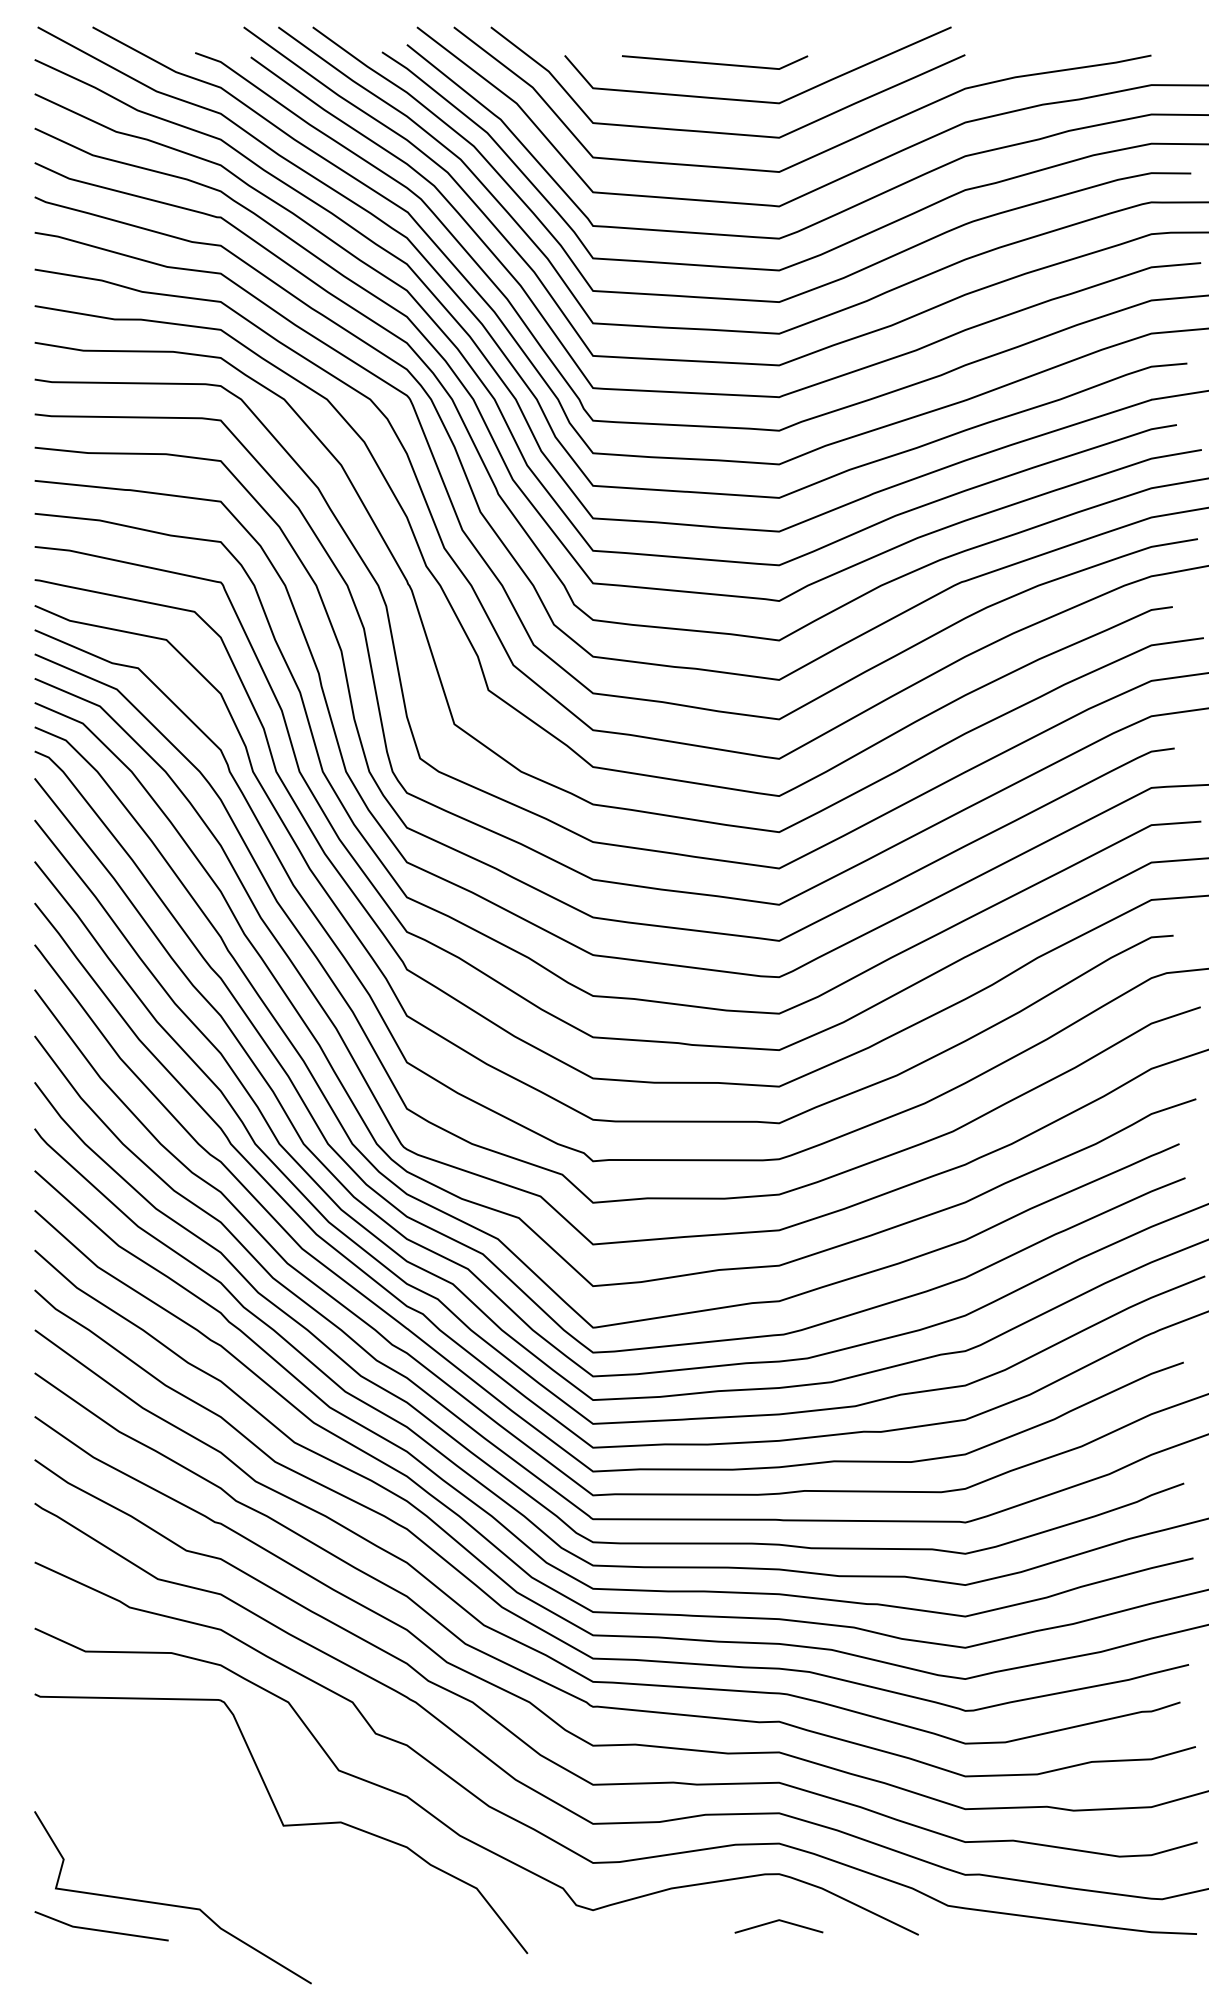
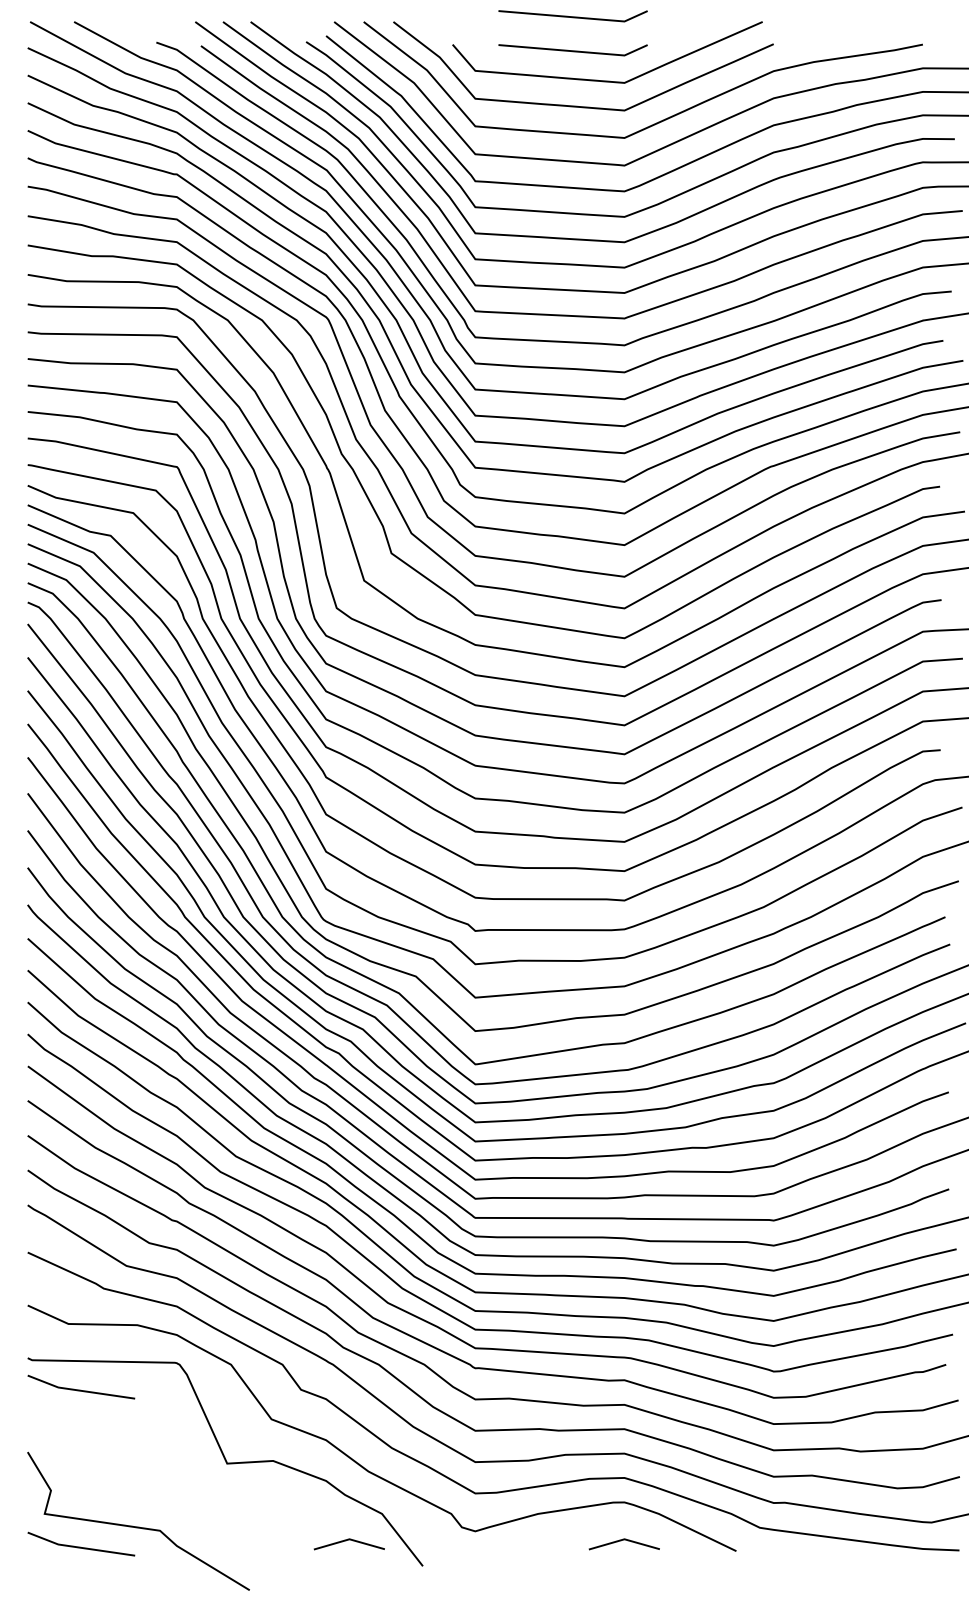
line: (714, 20) -> (572, 16), added
line: (100, 1733) -> (80, 1389), added
line: (432, 1922) -> (346, 1541), added

